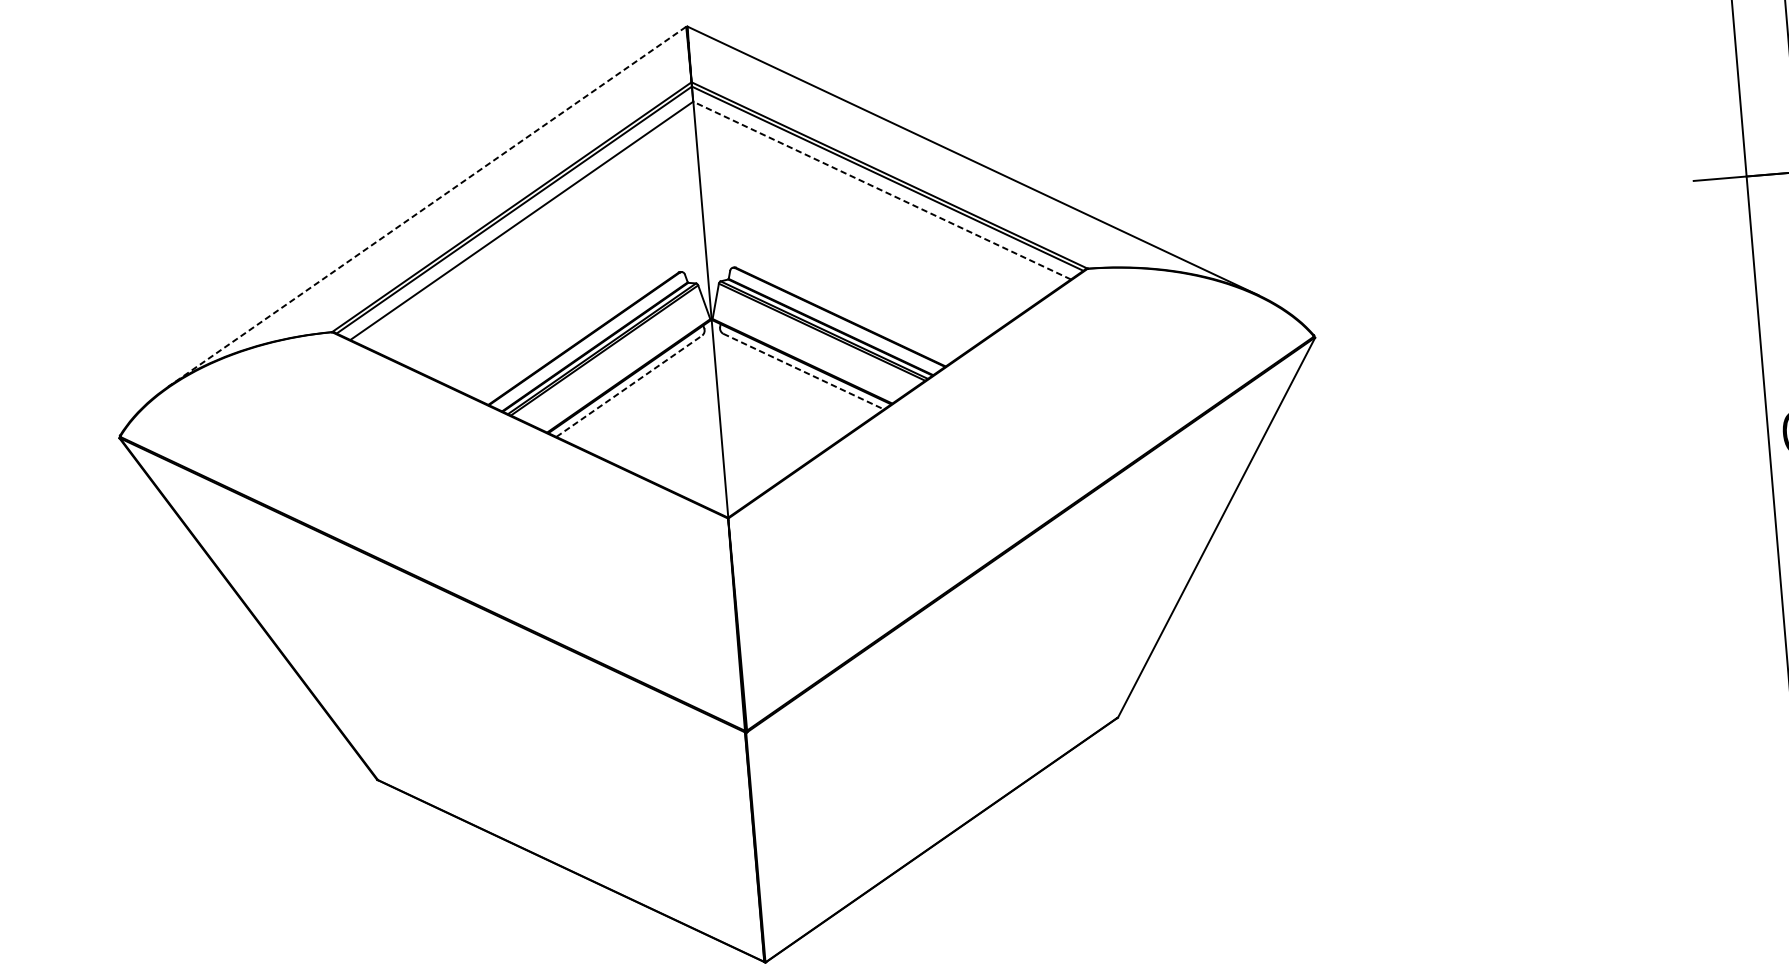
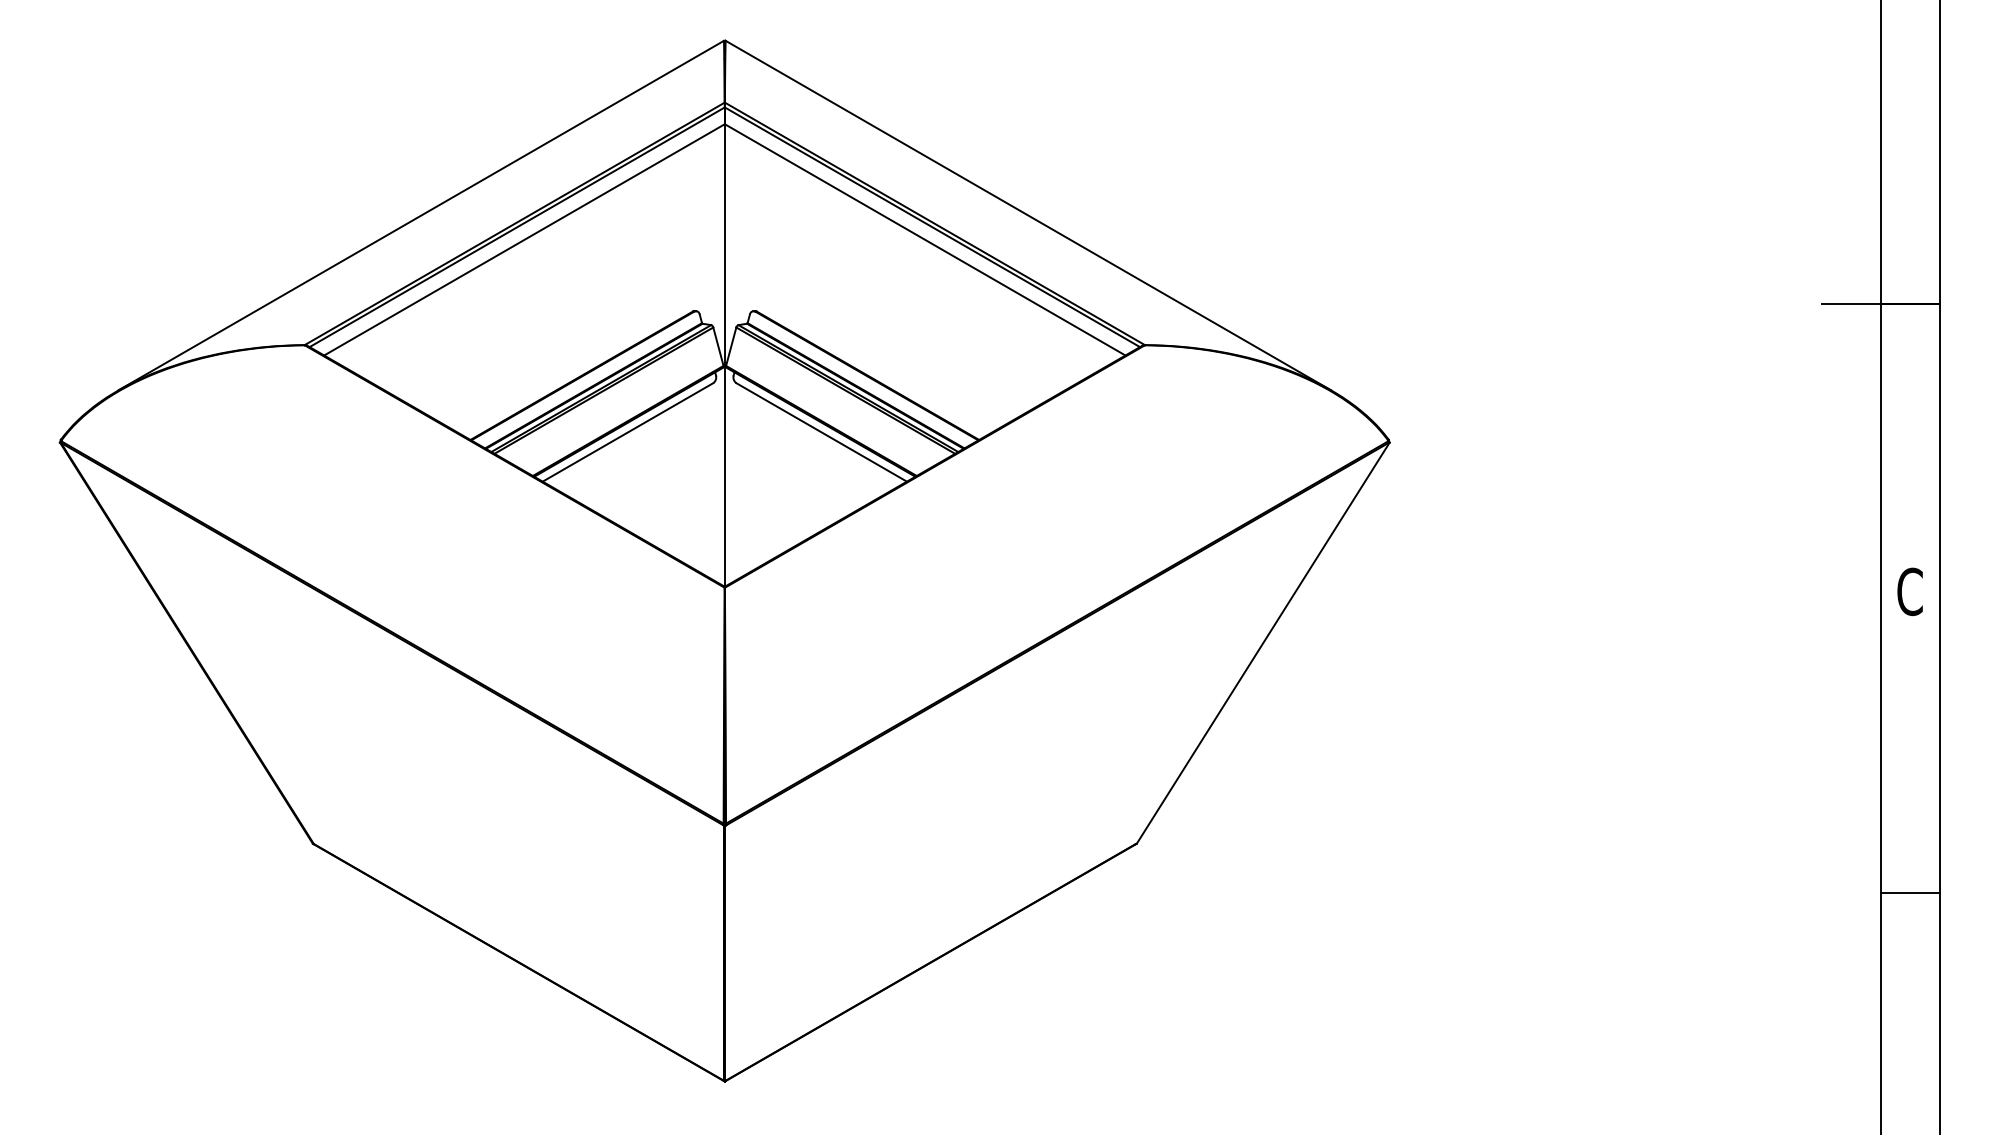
line: (881, 190) -> (924, 239), dashed -> solid
line: (426, 206) -> (420, 215), dashed -> solid
line: (804, 371) -> (822, 432), dashed -> solid
line: (629, 386) -> (628, 432), dashed -> solid

